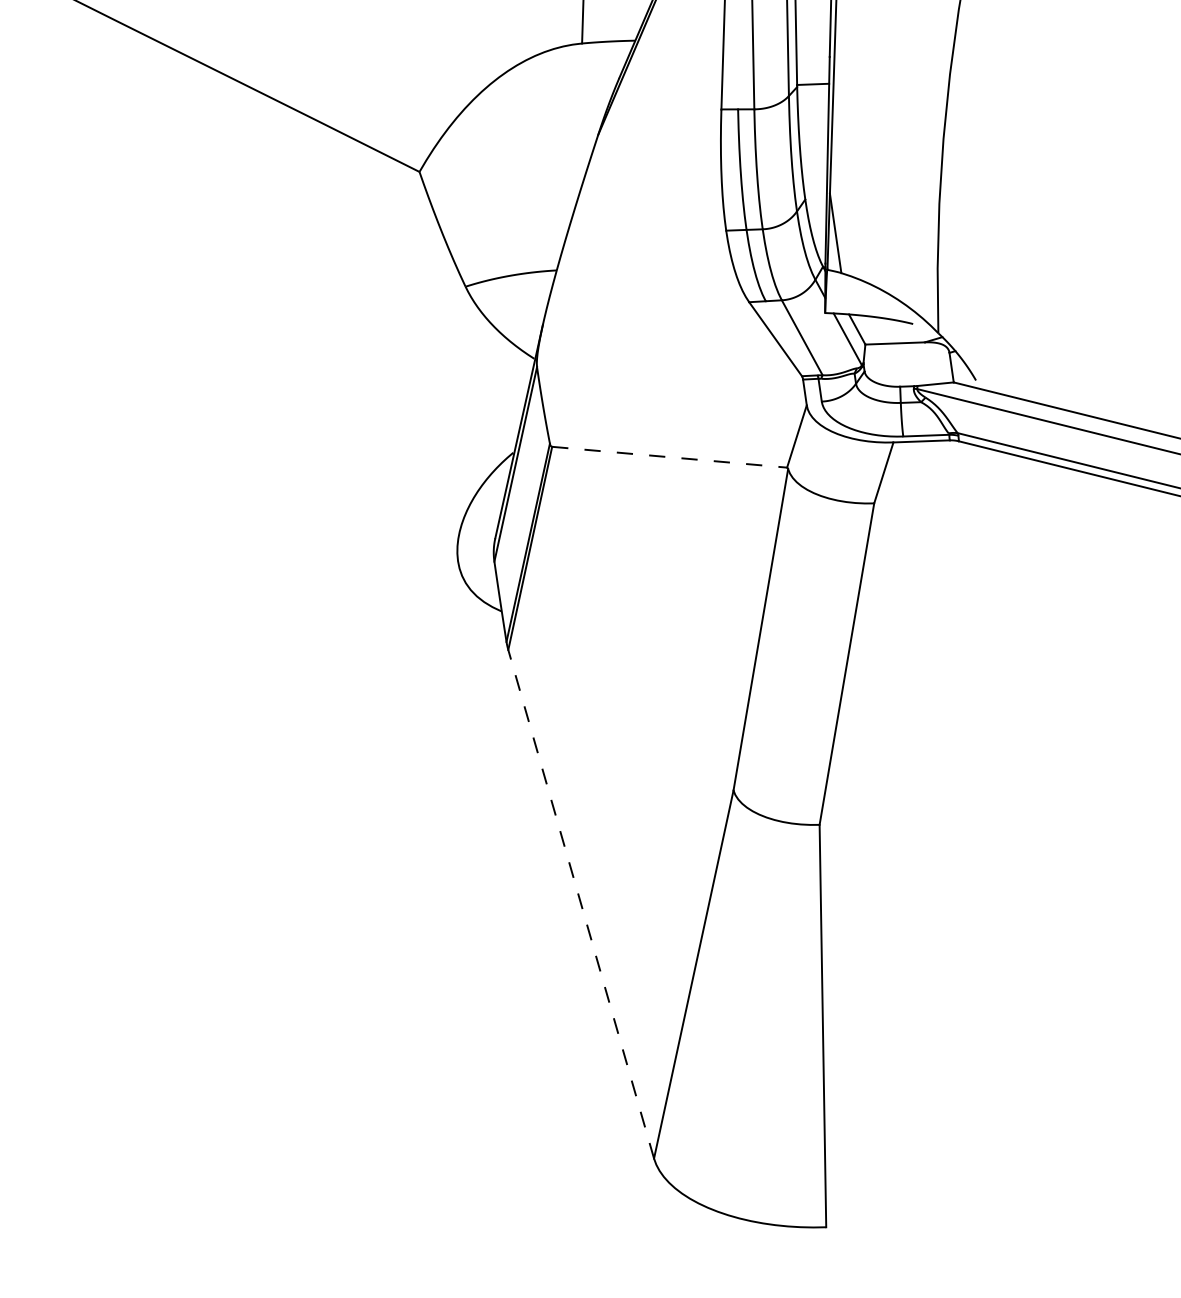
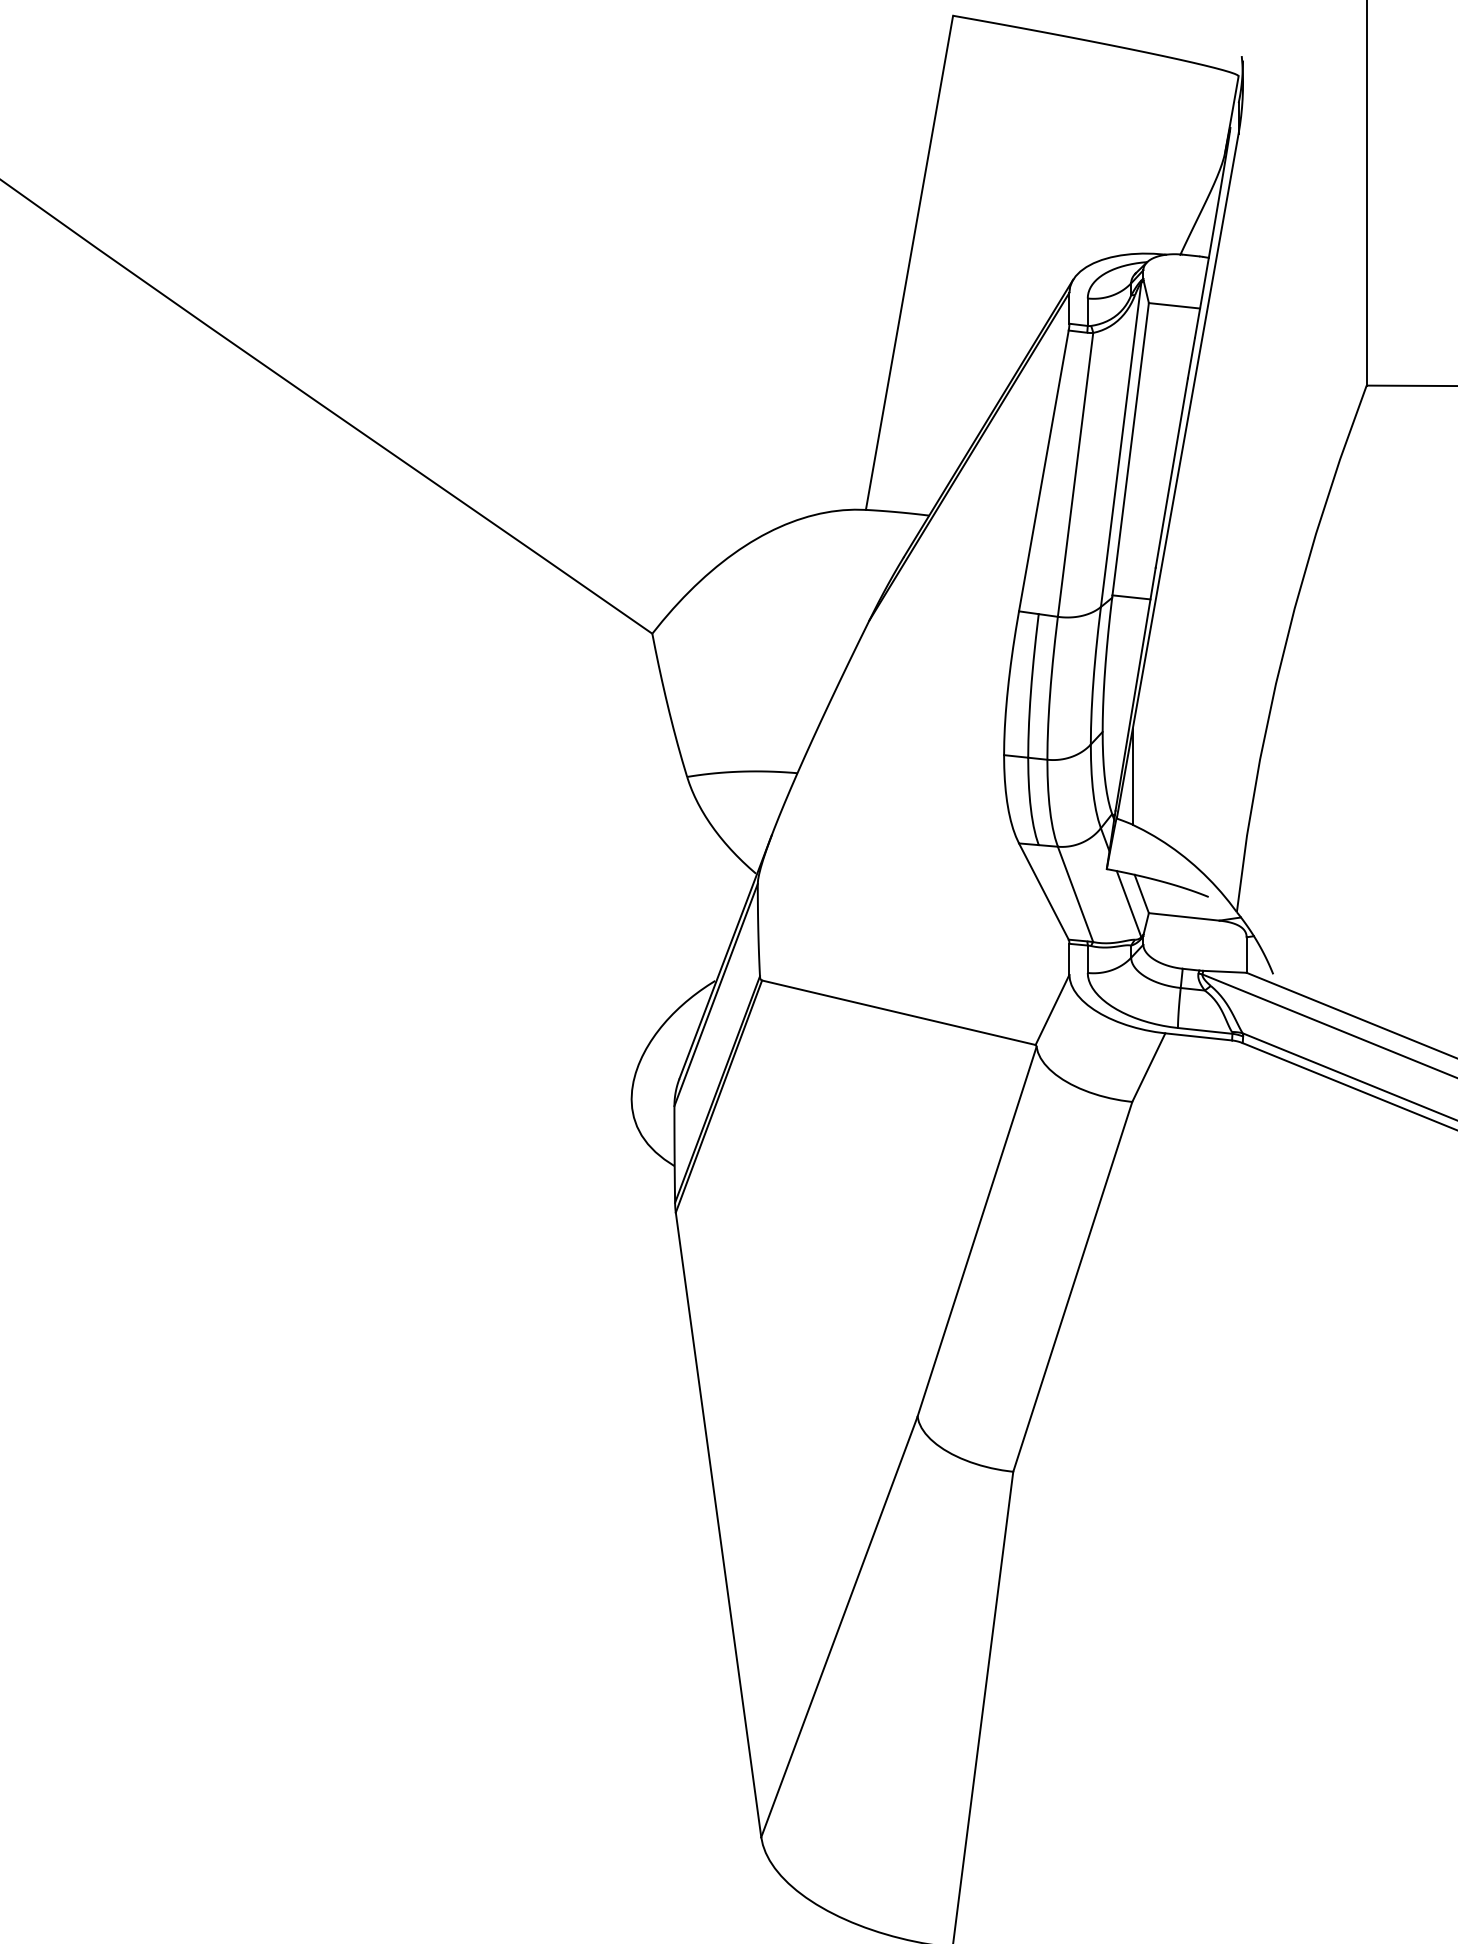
line: (669, 457) -> (898, 1012), dashed -> solid
line: (581, 903) -> (718, 1524), dashed -> solid

